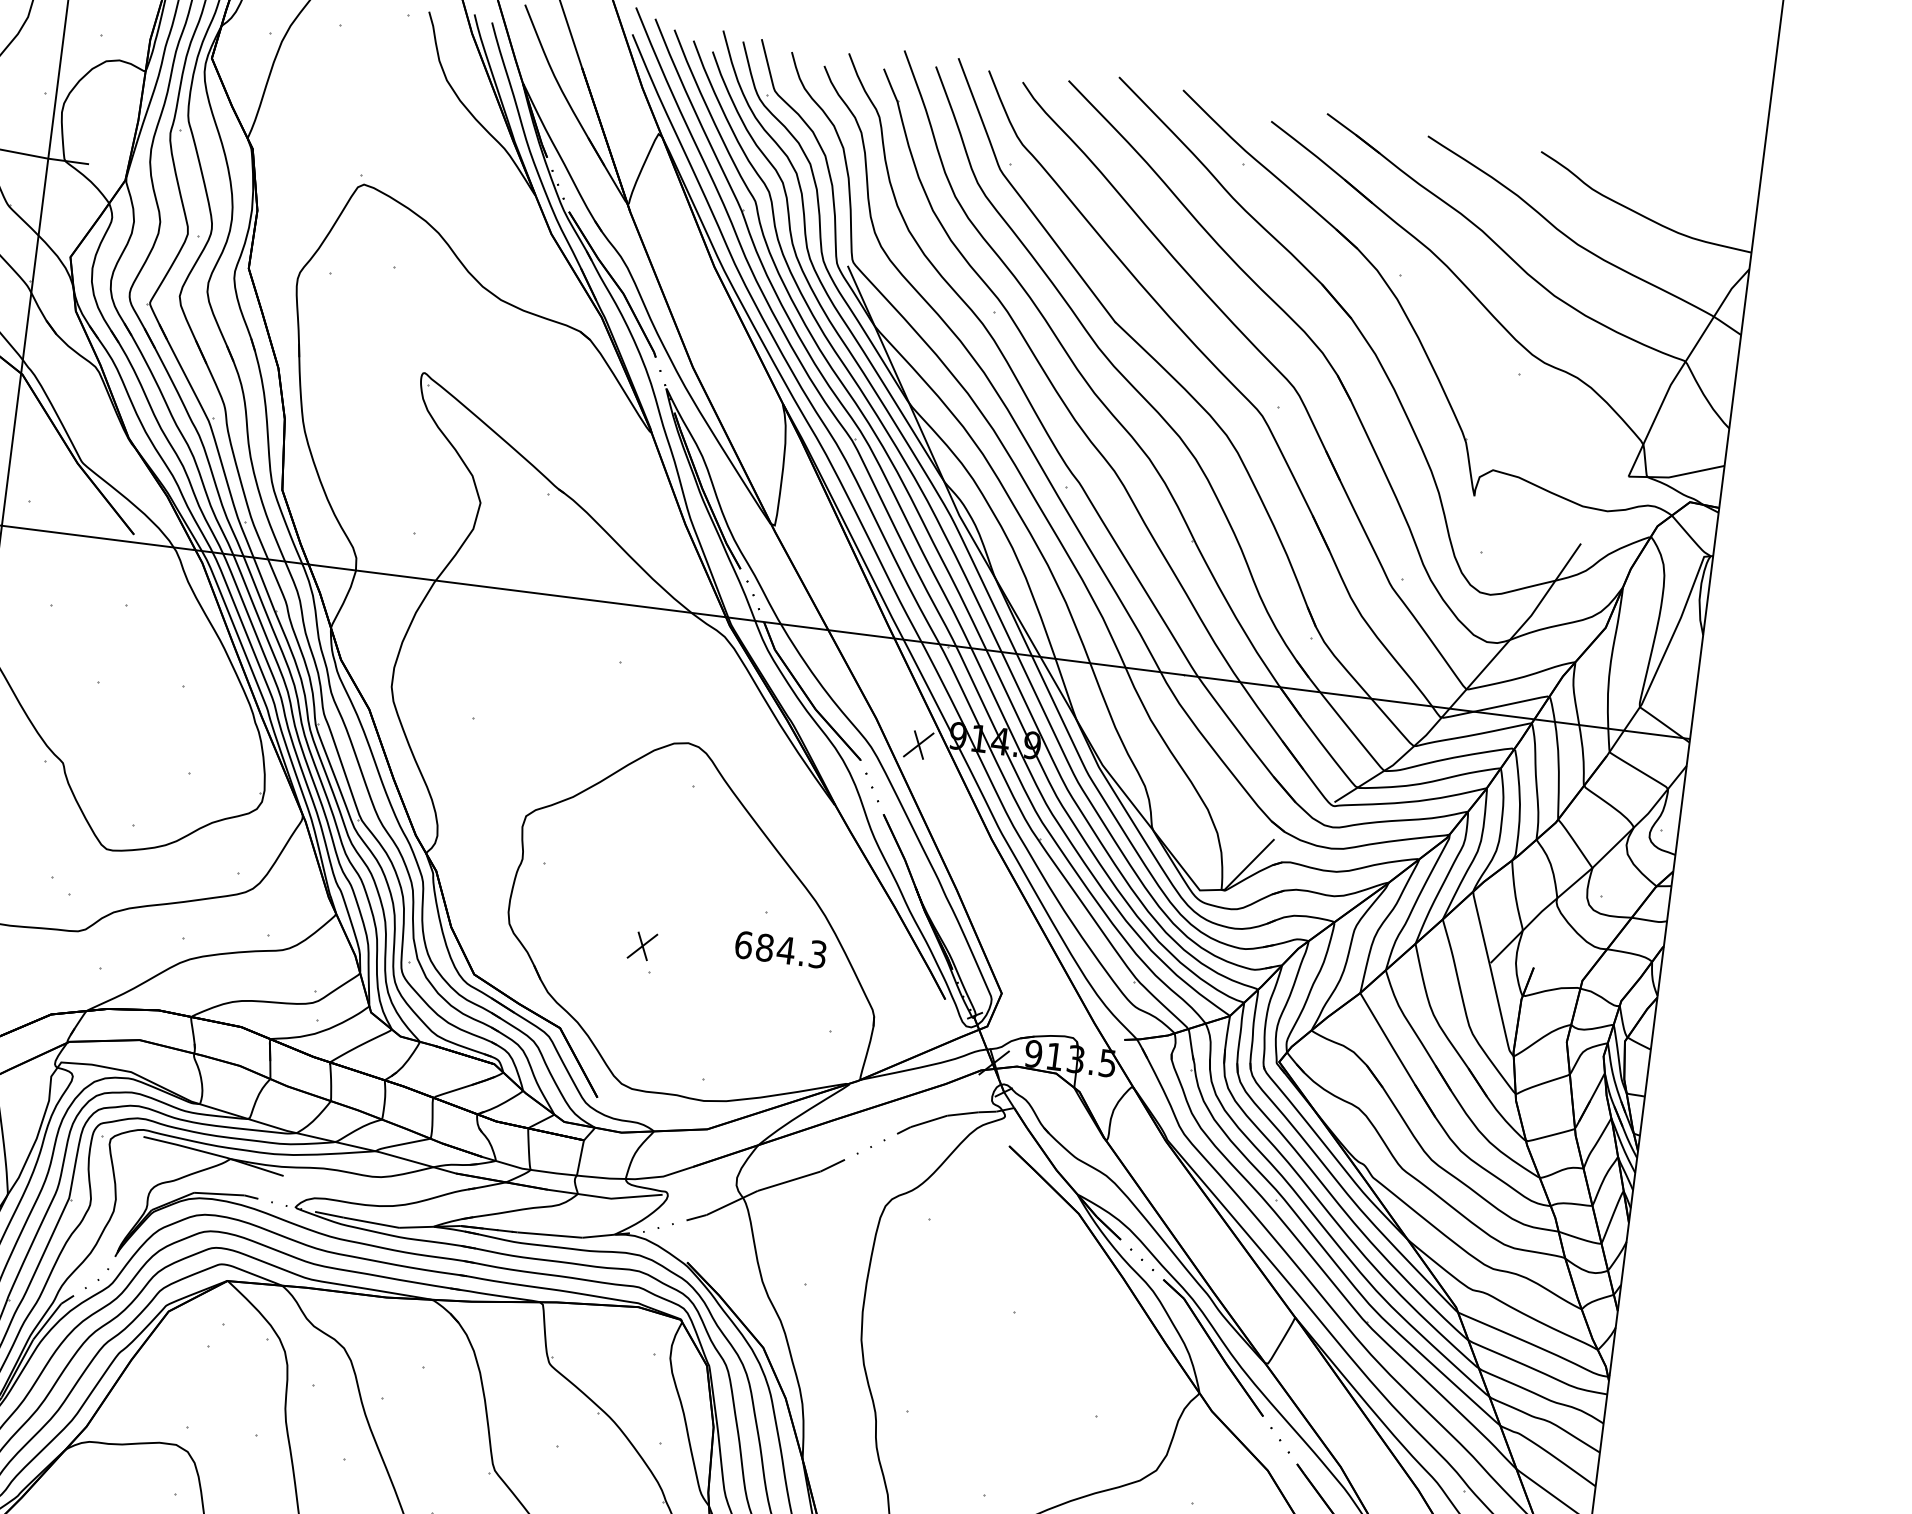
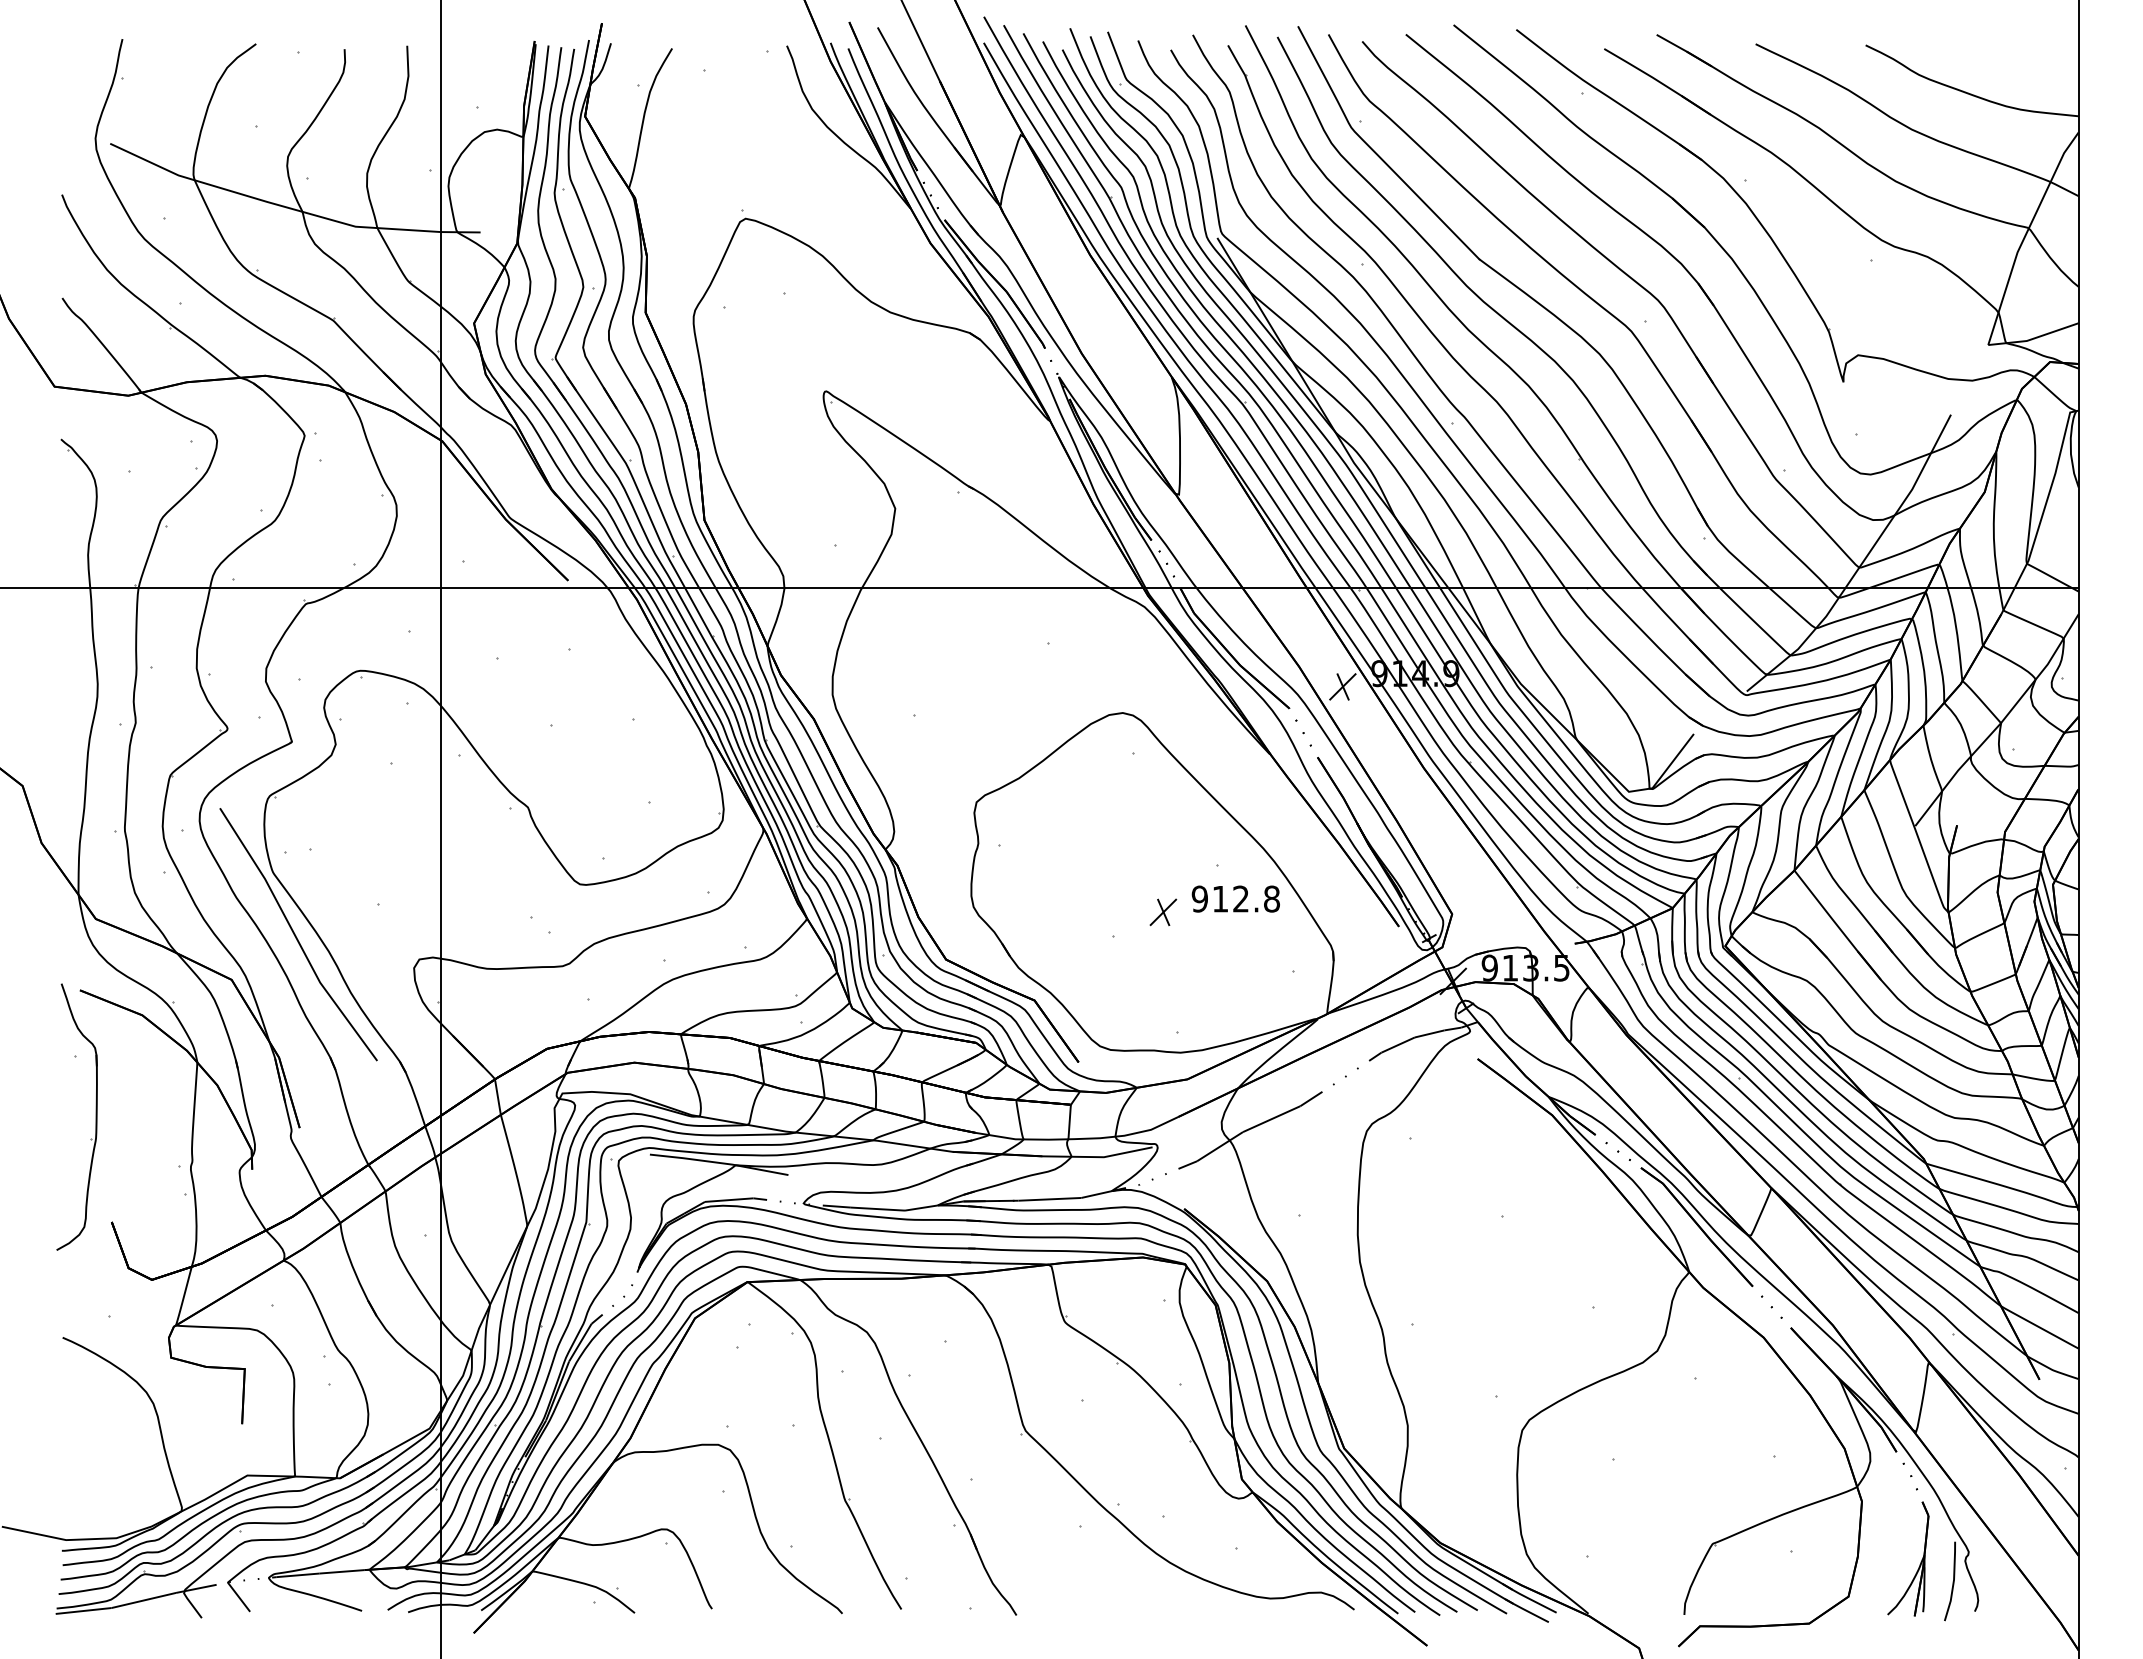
part: (642, 946) -> (1163, 912), moved
text: (780, 949) -> (1235, 898), 684.3 -> 912.8

